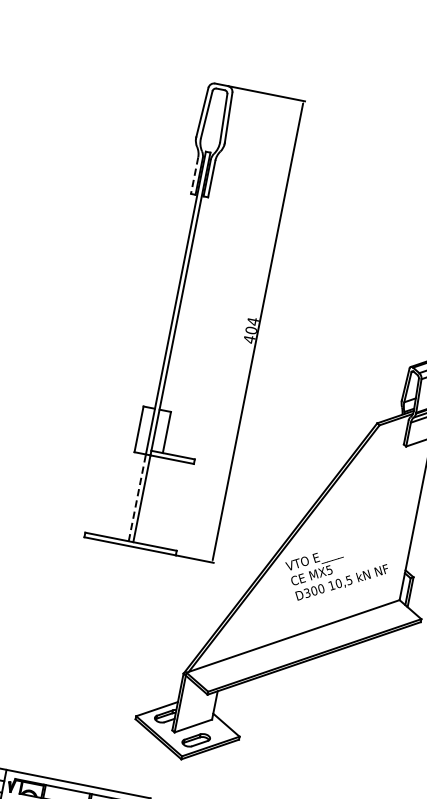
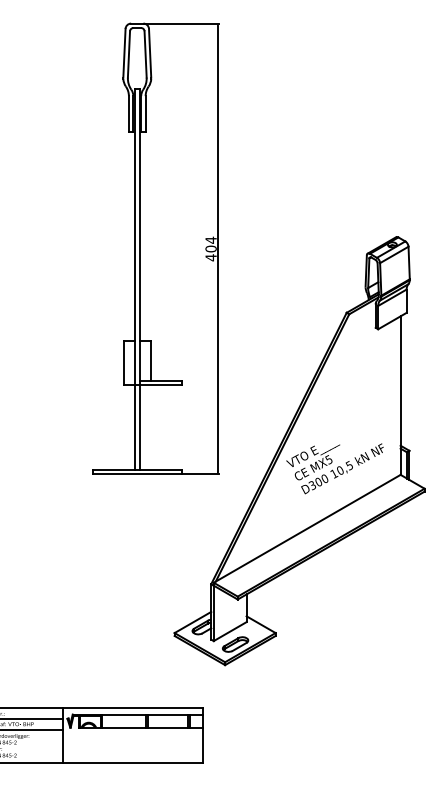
line: (194, 176) -> (128, 114), dashed -> solid
line: (137, 497) -> (135, 427), dashed -> solid

